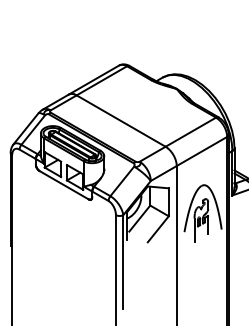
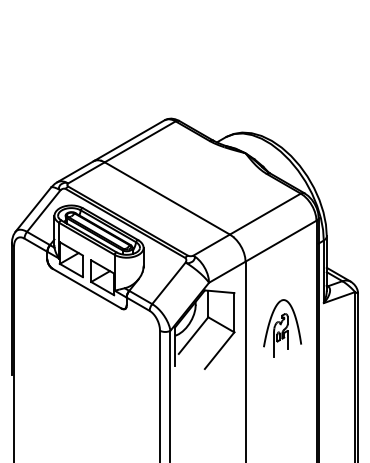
part: (203, 213) -> (282, 328), size x0.71

